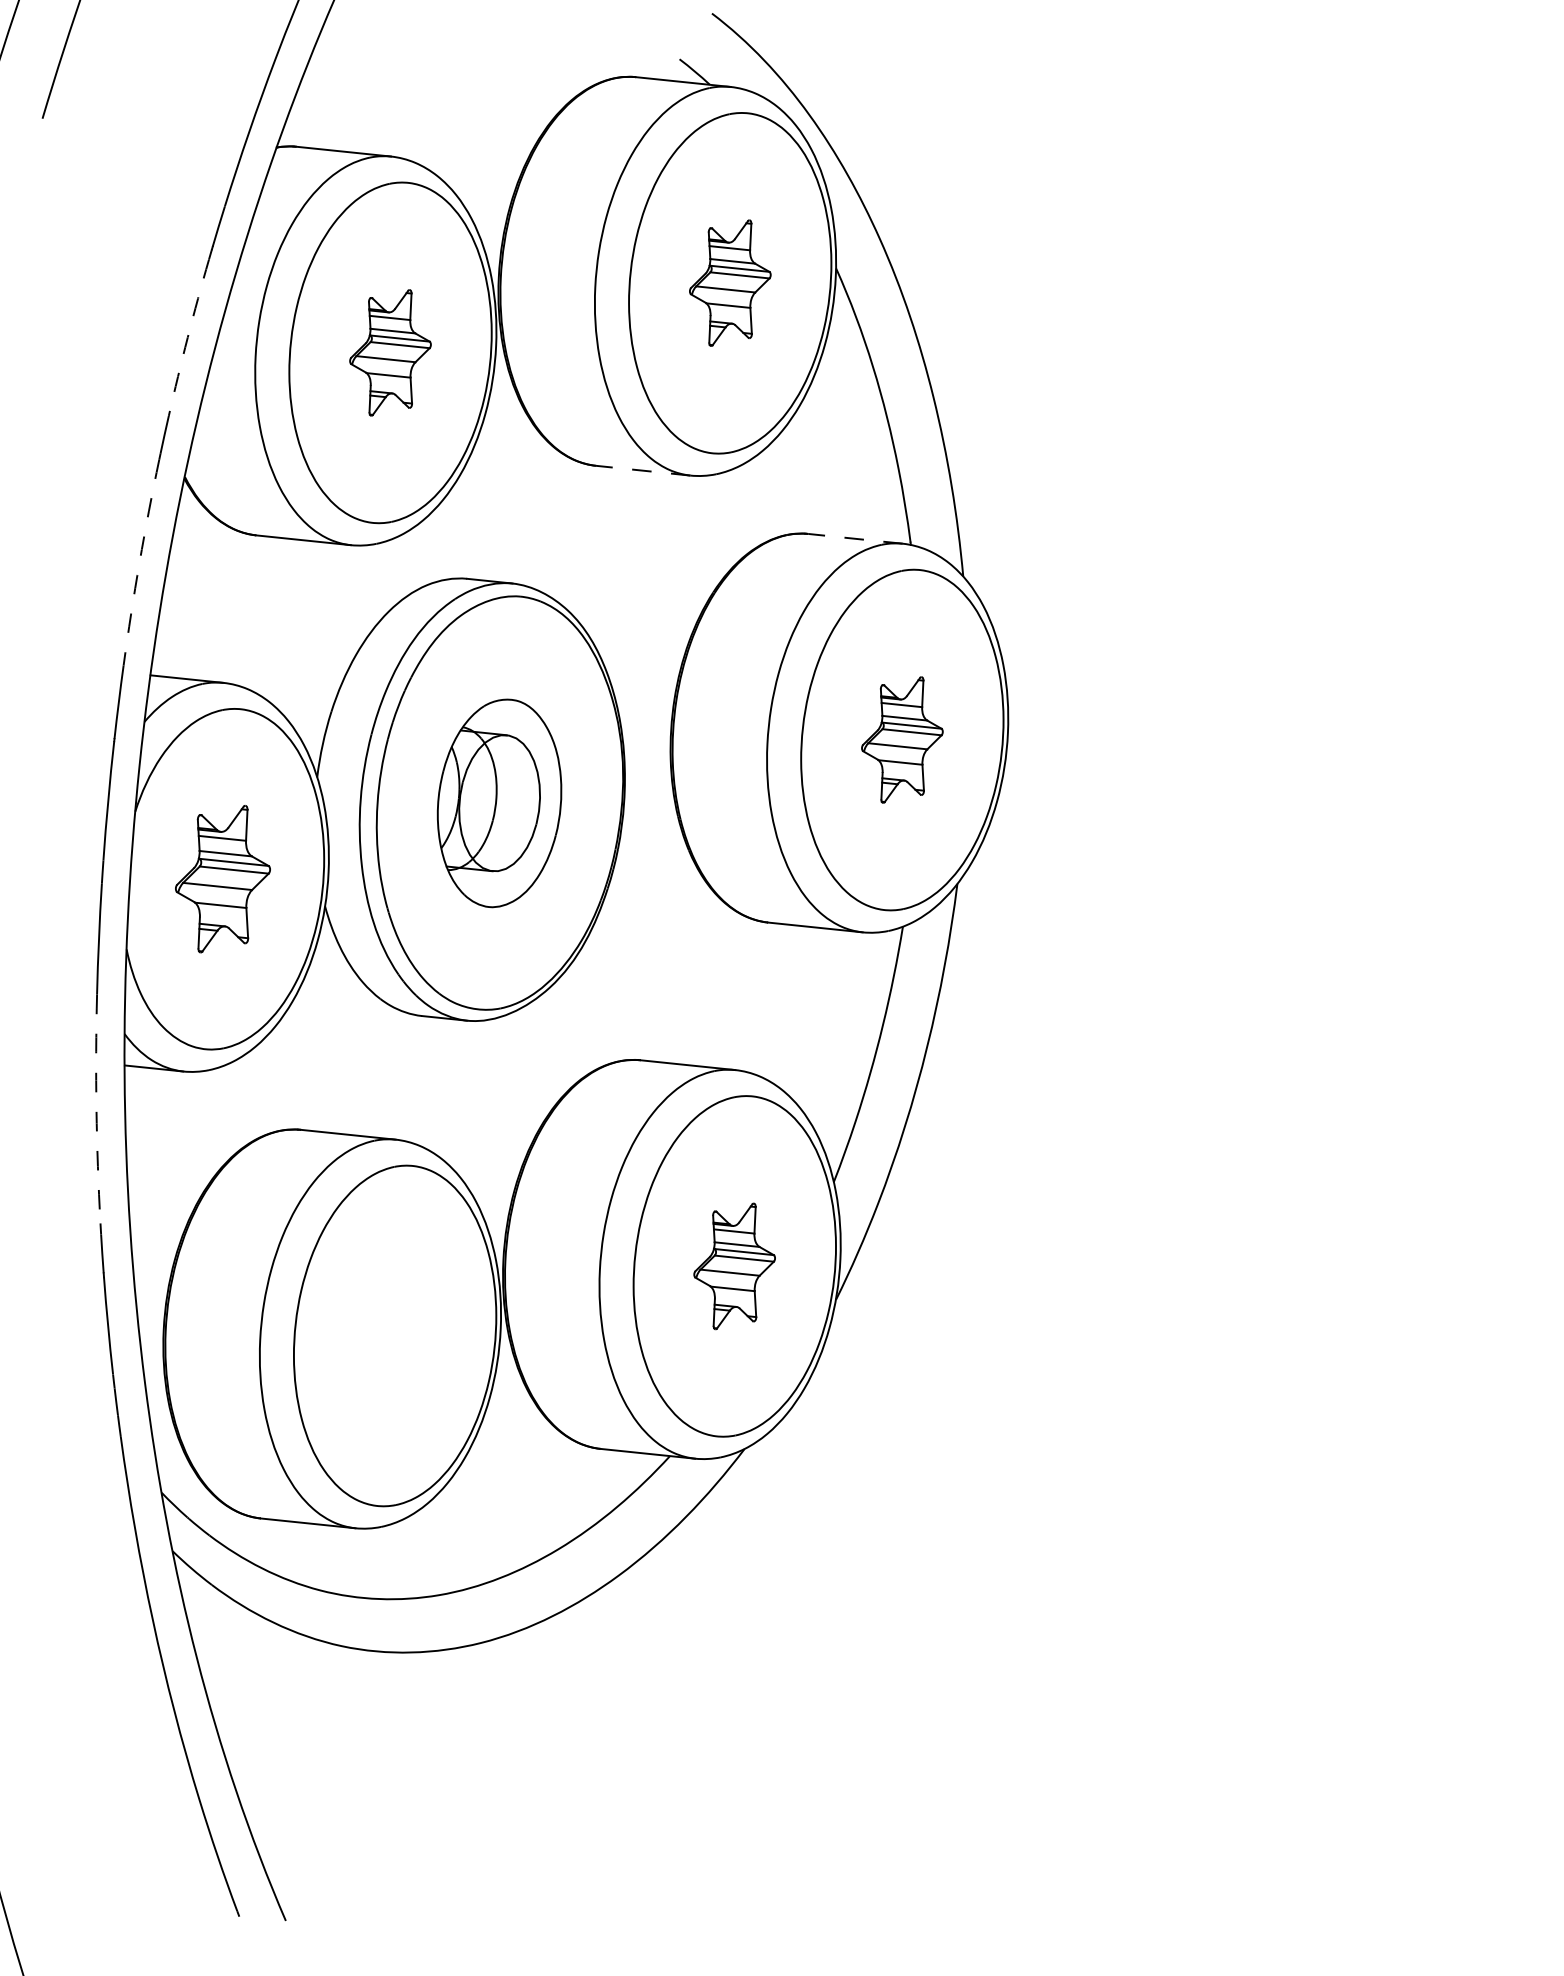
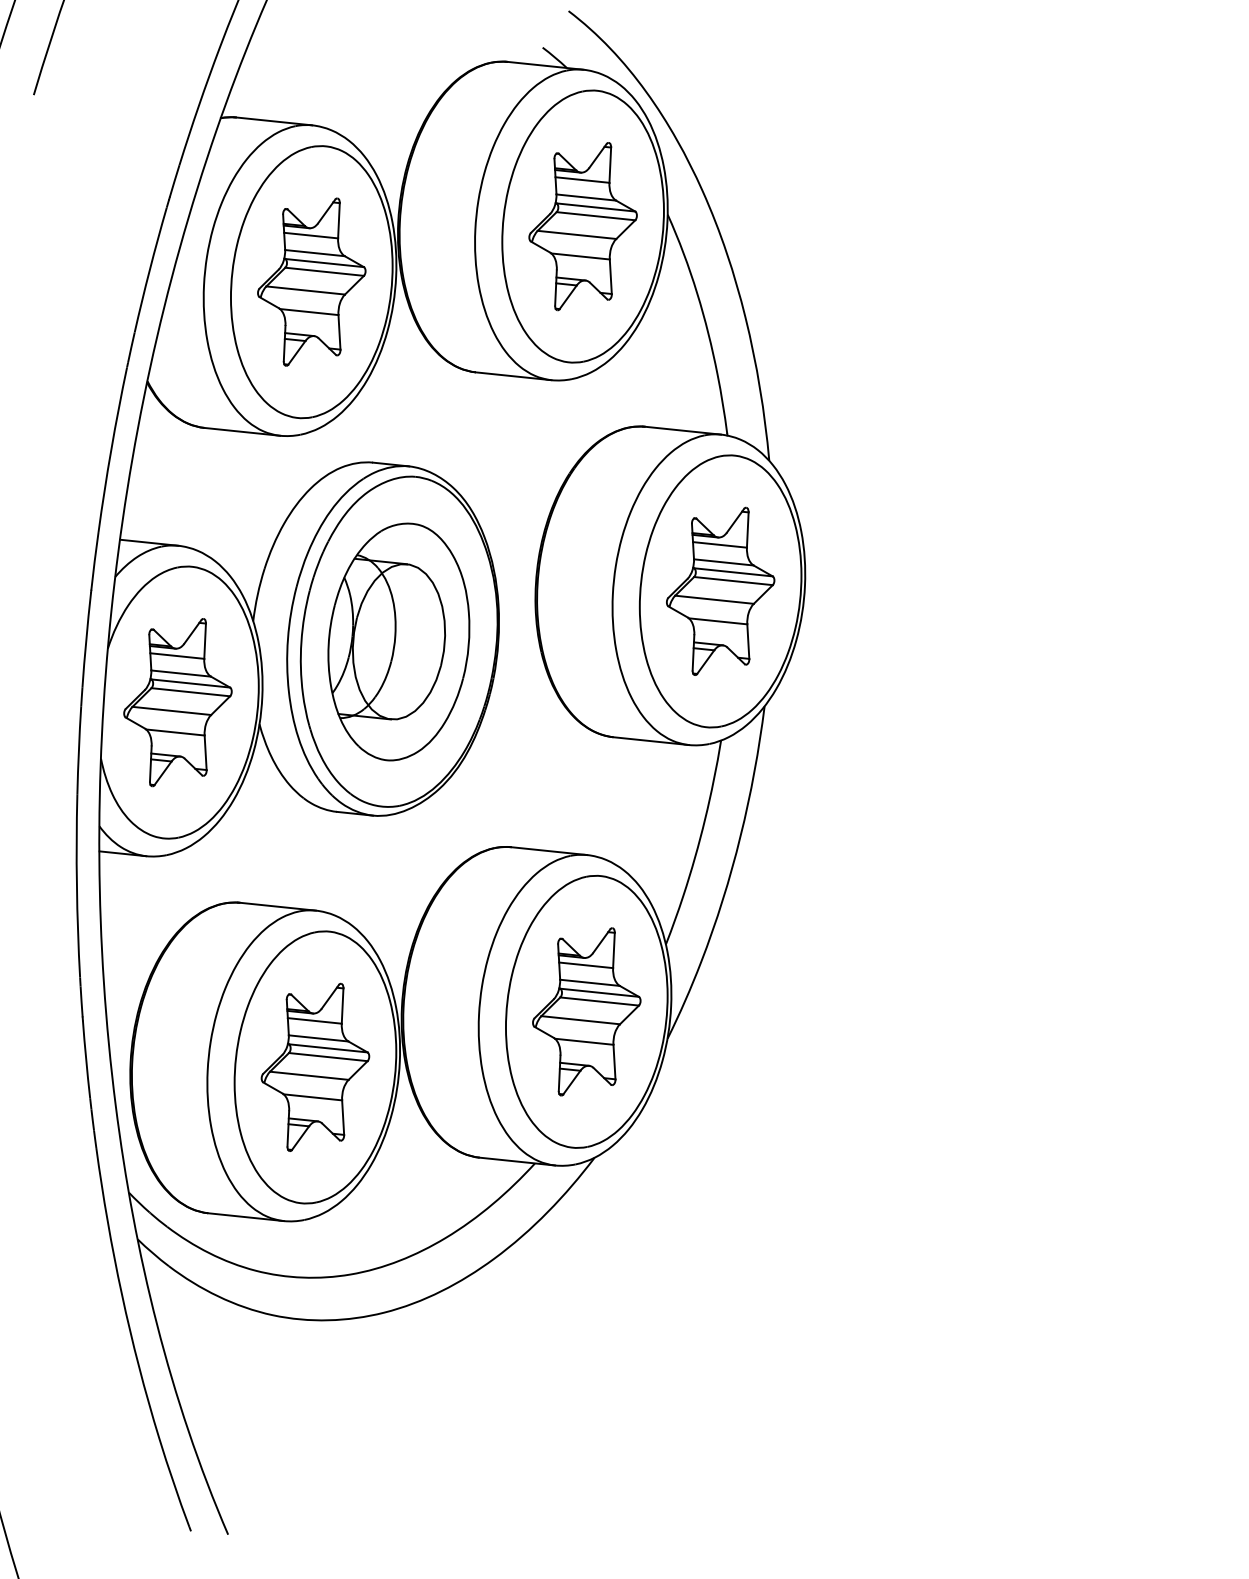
part: (730, 282) -> (583, 225), size x1.67
arc: (187, 337) -> (149, 269), dashed -> solid
part: (390, 352) -> (311, 281), size x1.67
line: (642, 470) -> (513, 376), dashed -> solid
line: (855, 538) -> (683, 430), dashed -> solid
arc: (139, 562) -> (111, 449), dashed -> solid
part: (902, 739) -> (720, 590), size x1.67
part: (499, 803) -> (398, 642), size x1.43
part: (222, 878) -> (177, 702), size x1.43
arc: (96, 1109) -> (76, 886), dashed -> solid
part: (734, 1266) -> (586, 1011), size x1.67
part: (394, 1335) -> (314, 1067), added

